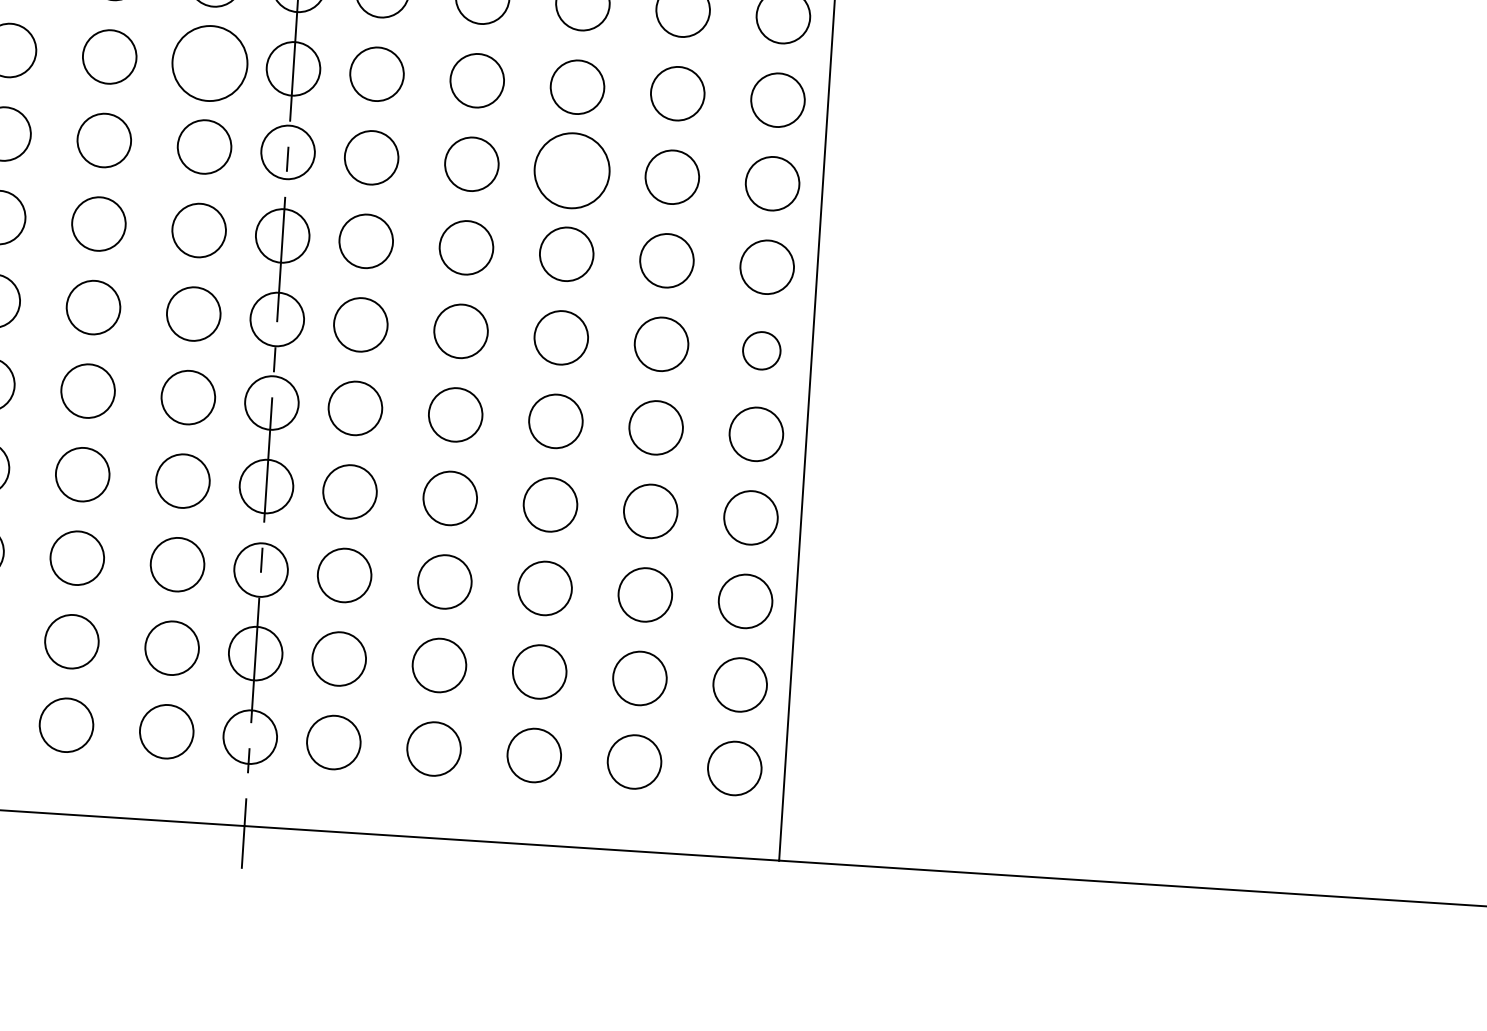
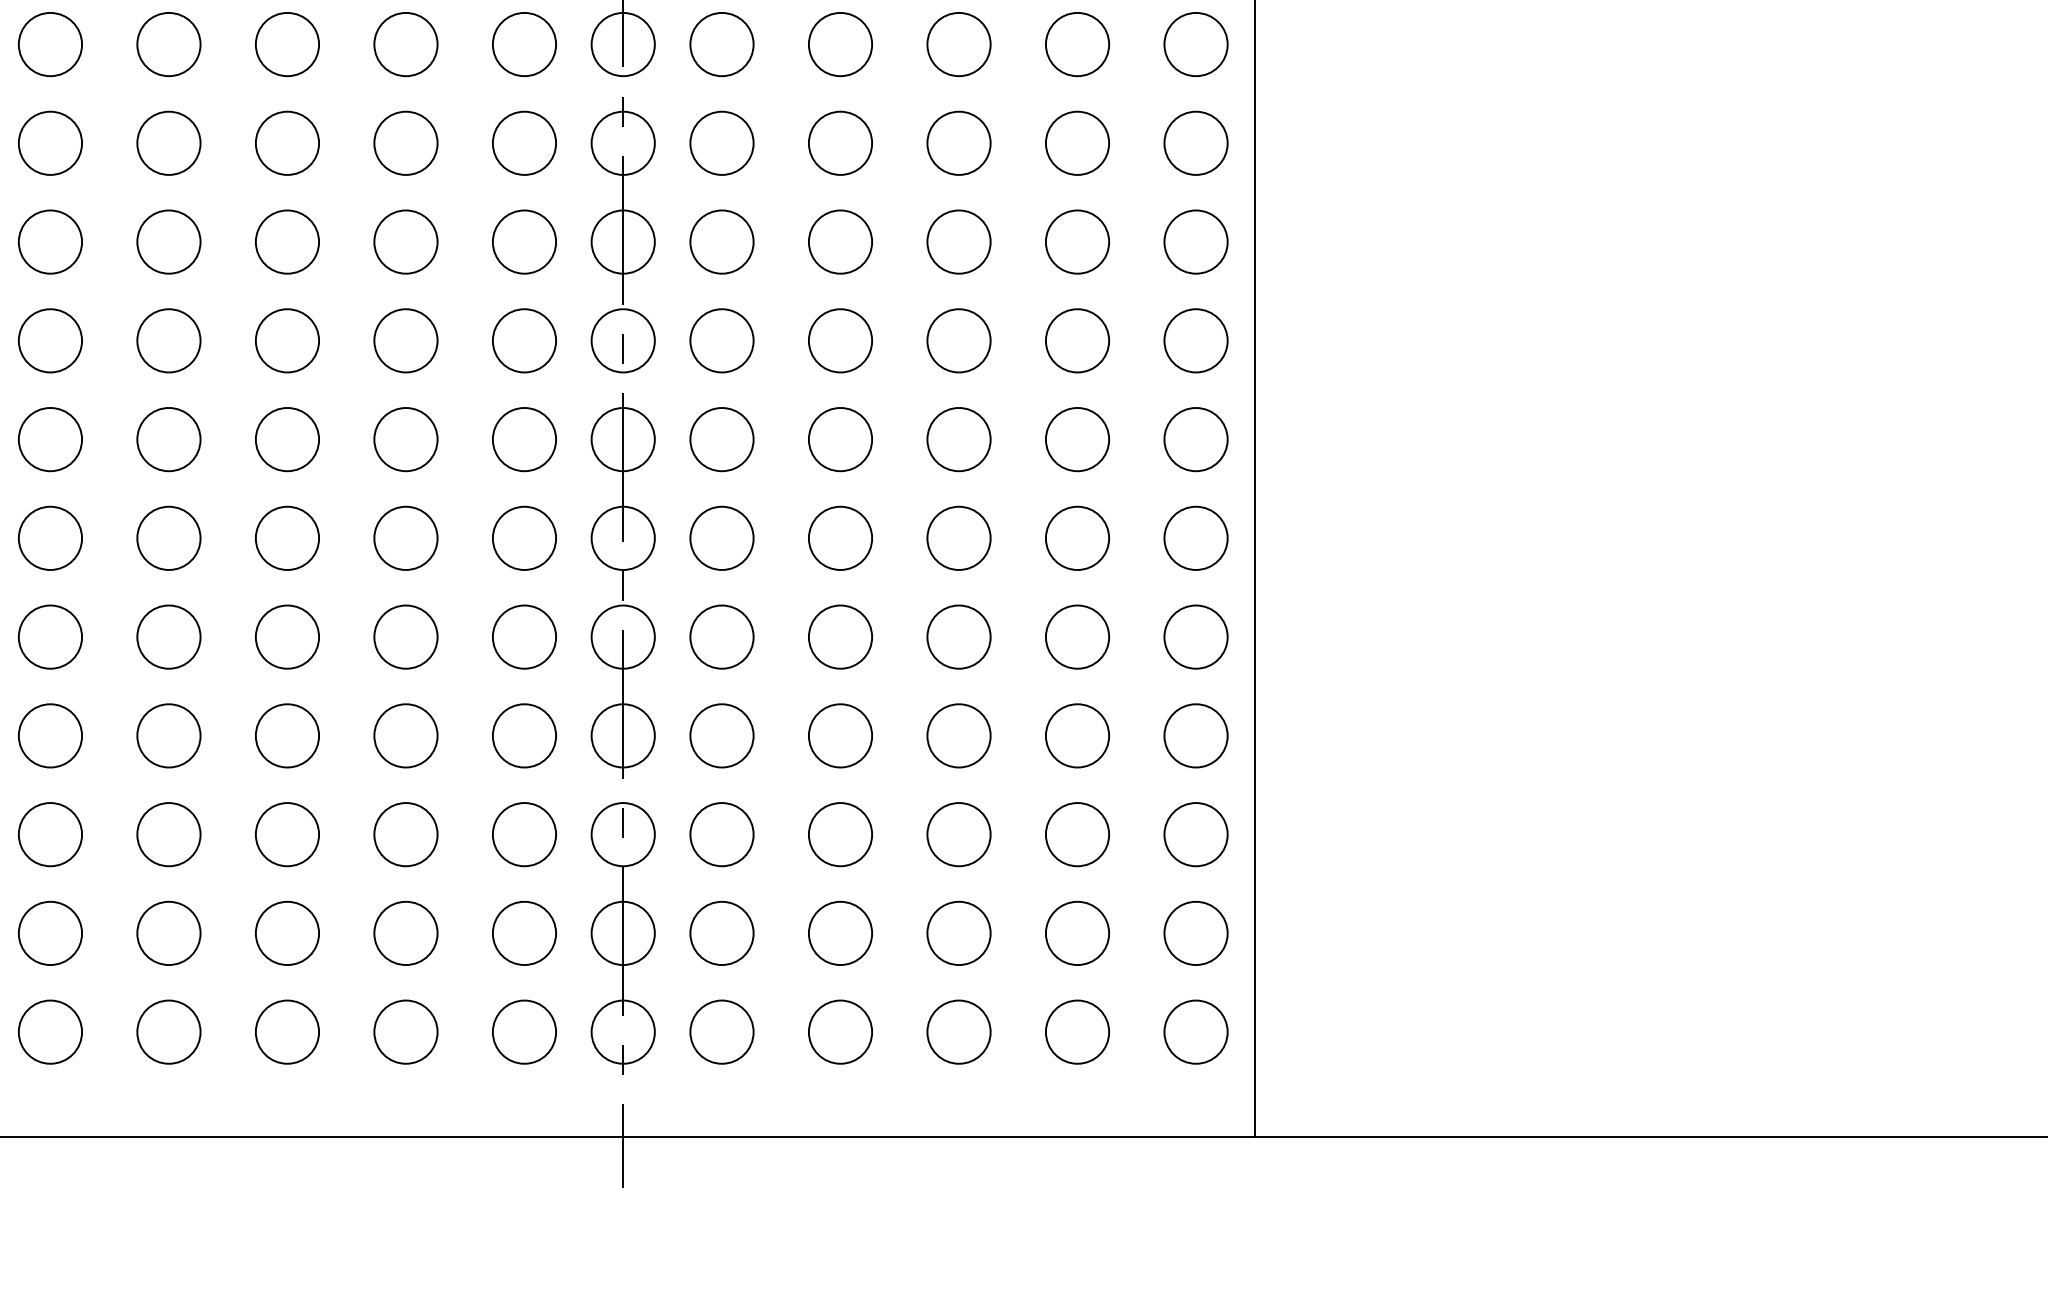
circle: (210, 63) -> (524, 241), size x0.71
circle: (571, 170) -> (958, 340), size x0.71
circle: (761, 350) -> (1195, 537), size x1.43

